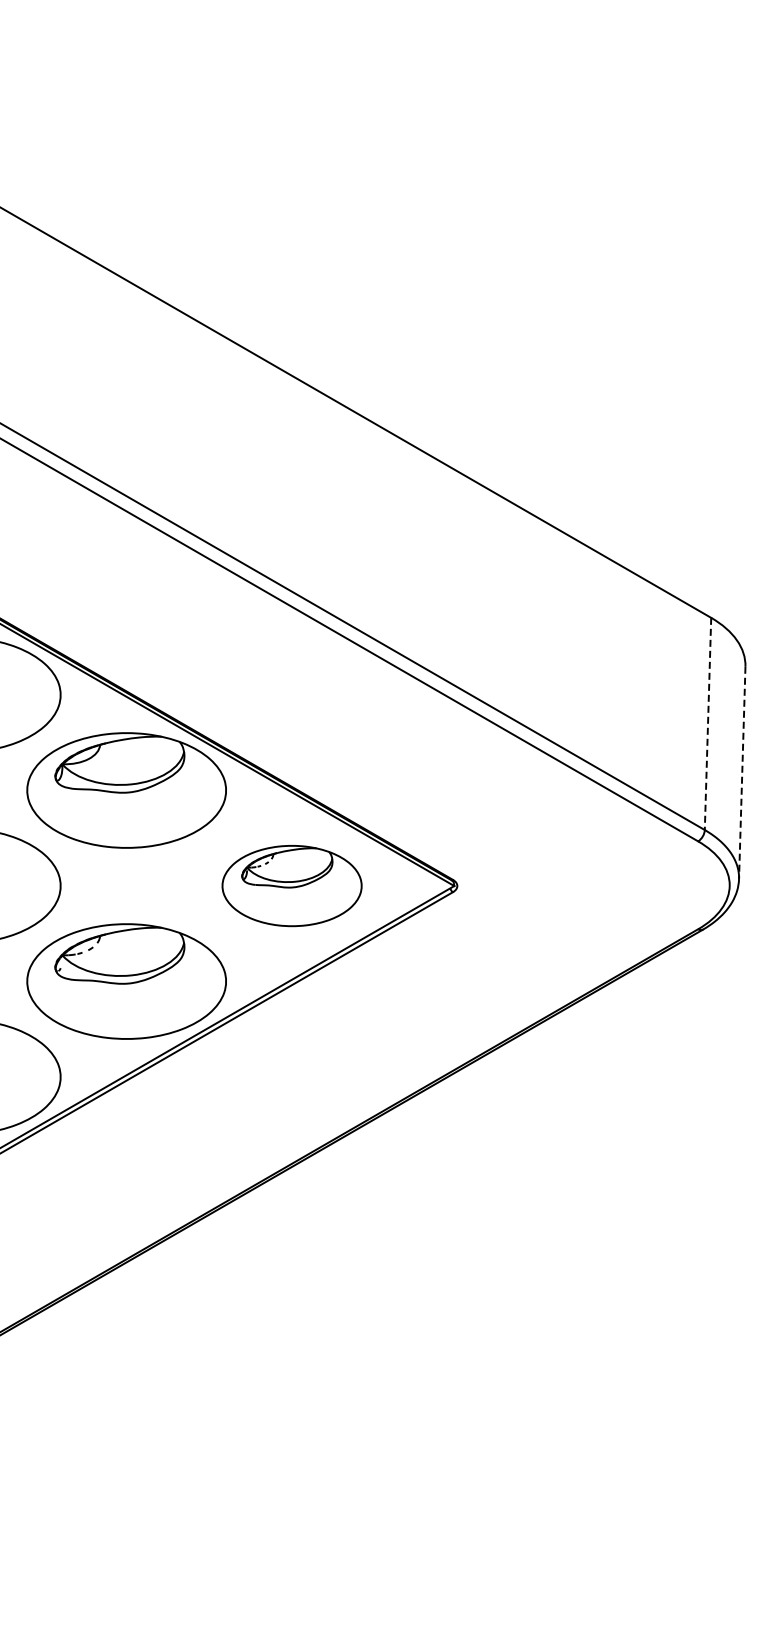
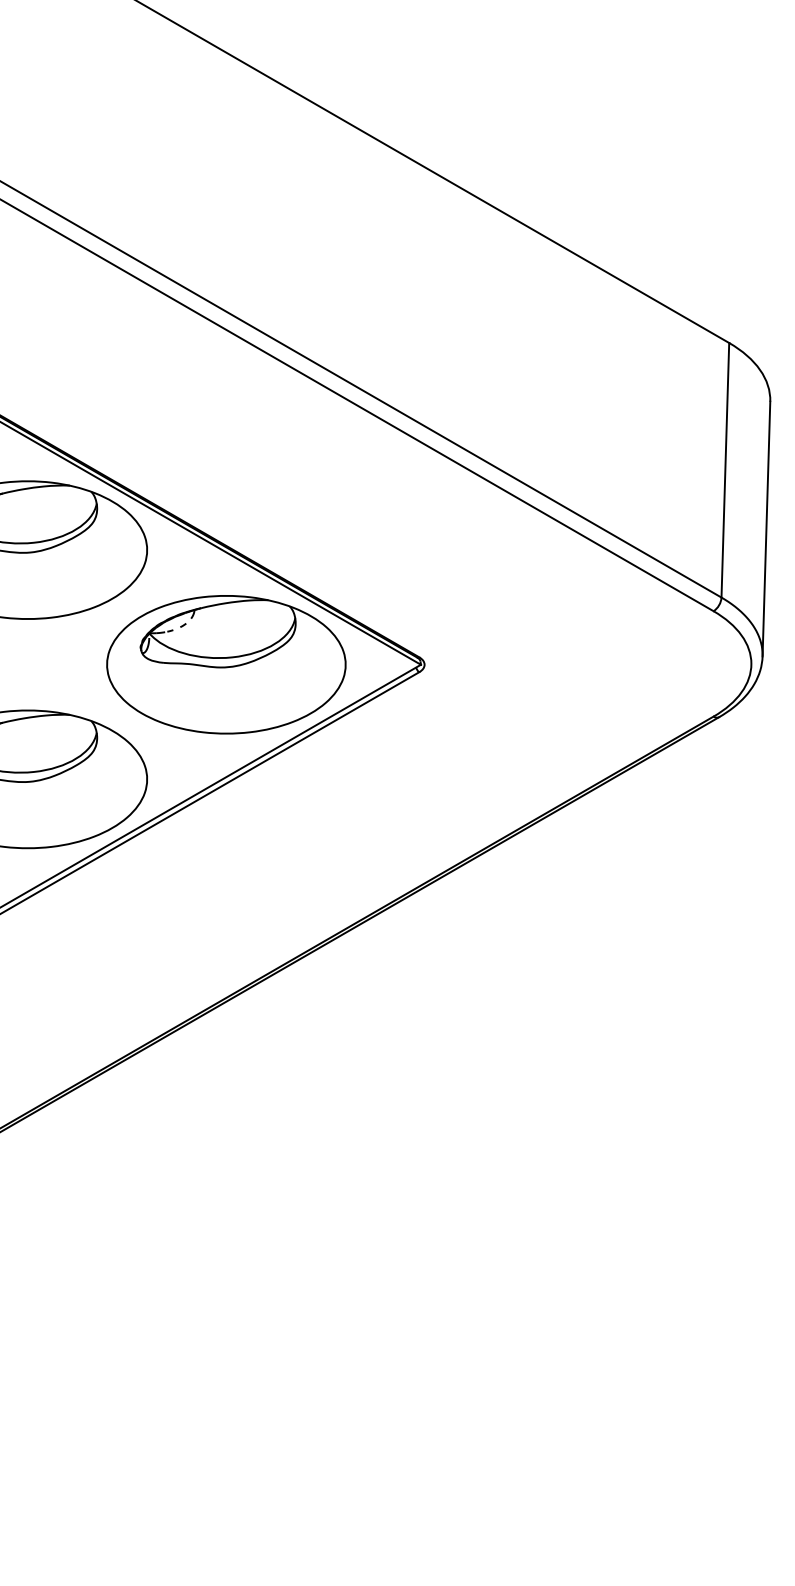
line: (708, 724) -> (725, 470), dashed -> solid
line: (742, 773) -> (766, 529), dashed -> solid
part: (291, 885) -> (225, 664), size x1.43

